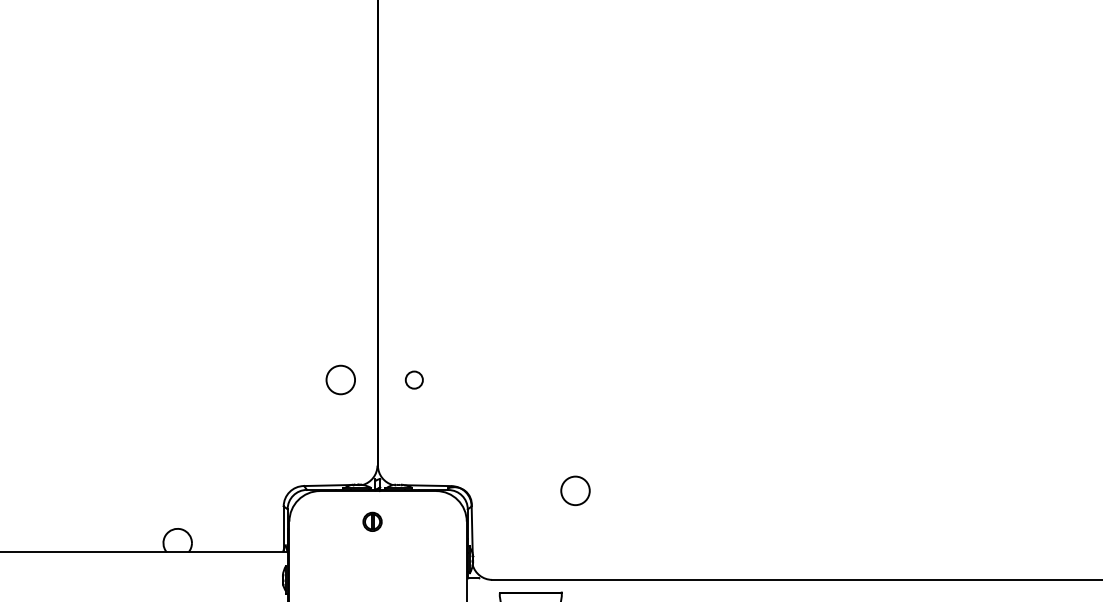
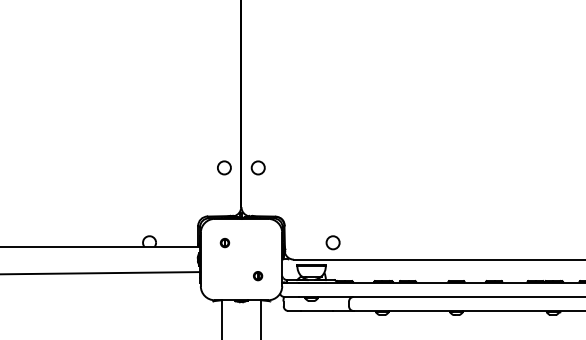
circle: (412, 379) -> (257, 167), size x1.67
circle: (574, 490) -> (332, 242), moved
part: (371, 522) -> (224, 243), moved

